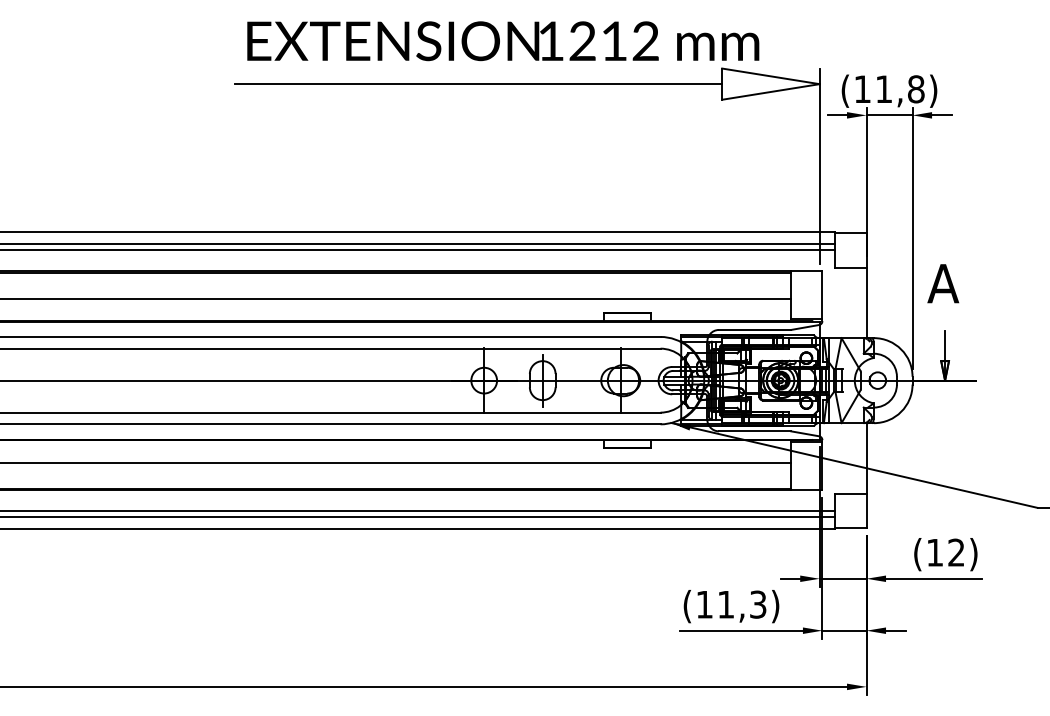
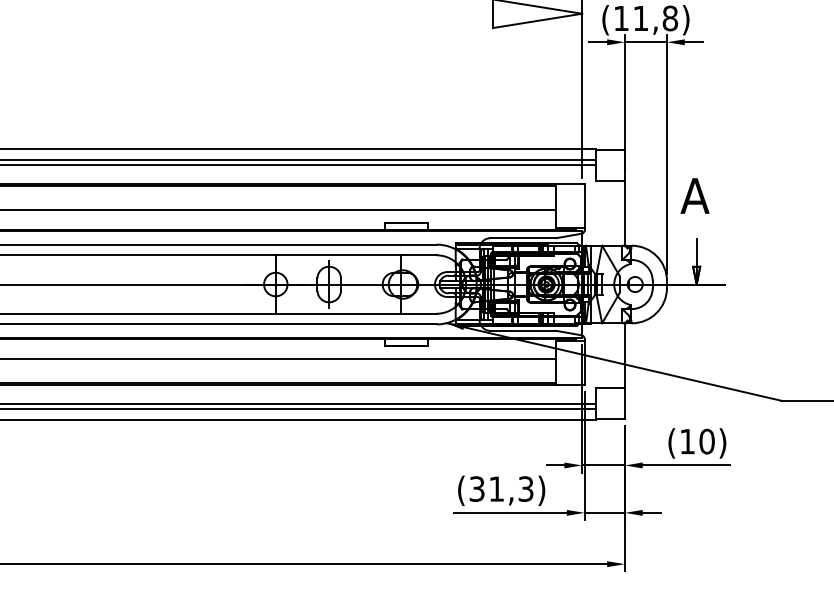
line: (478, 84) -> (270, 14), removed
text: (956, 552) -> (707, 441), (12) -> (10)
text: (704, 604) -> (476, 488), (11,3) -> (31,3)

